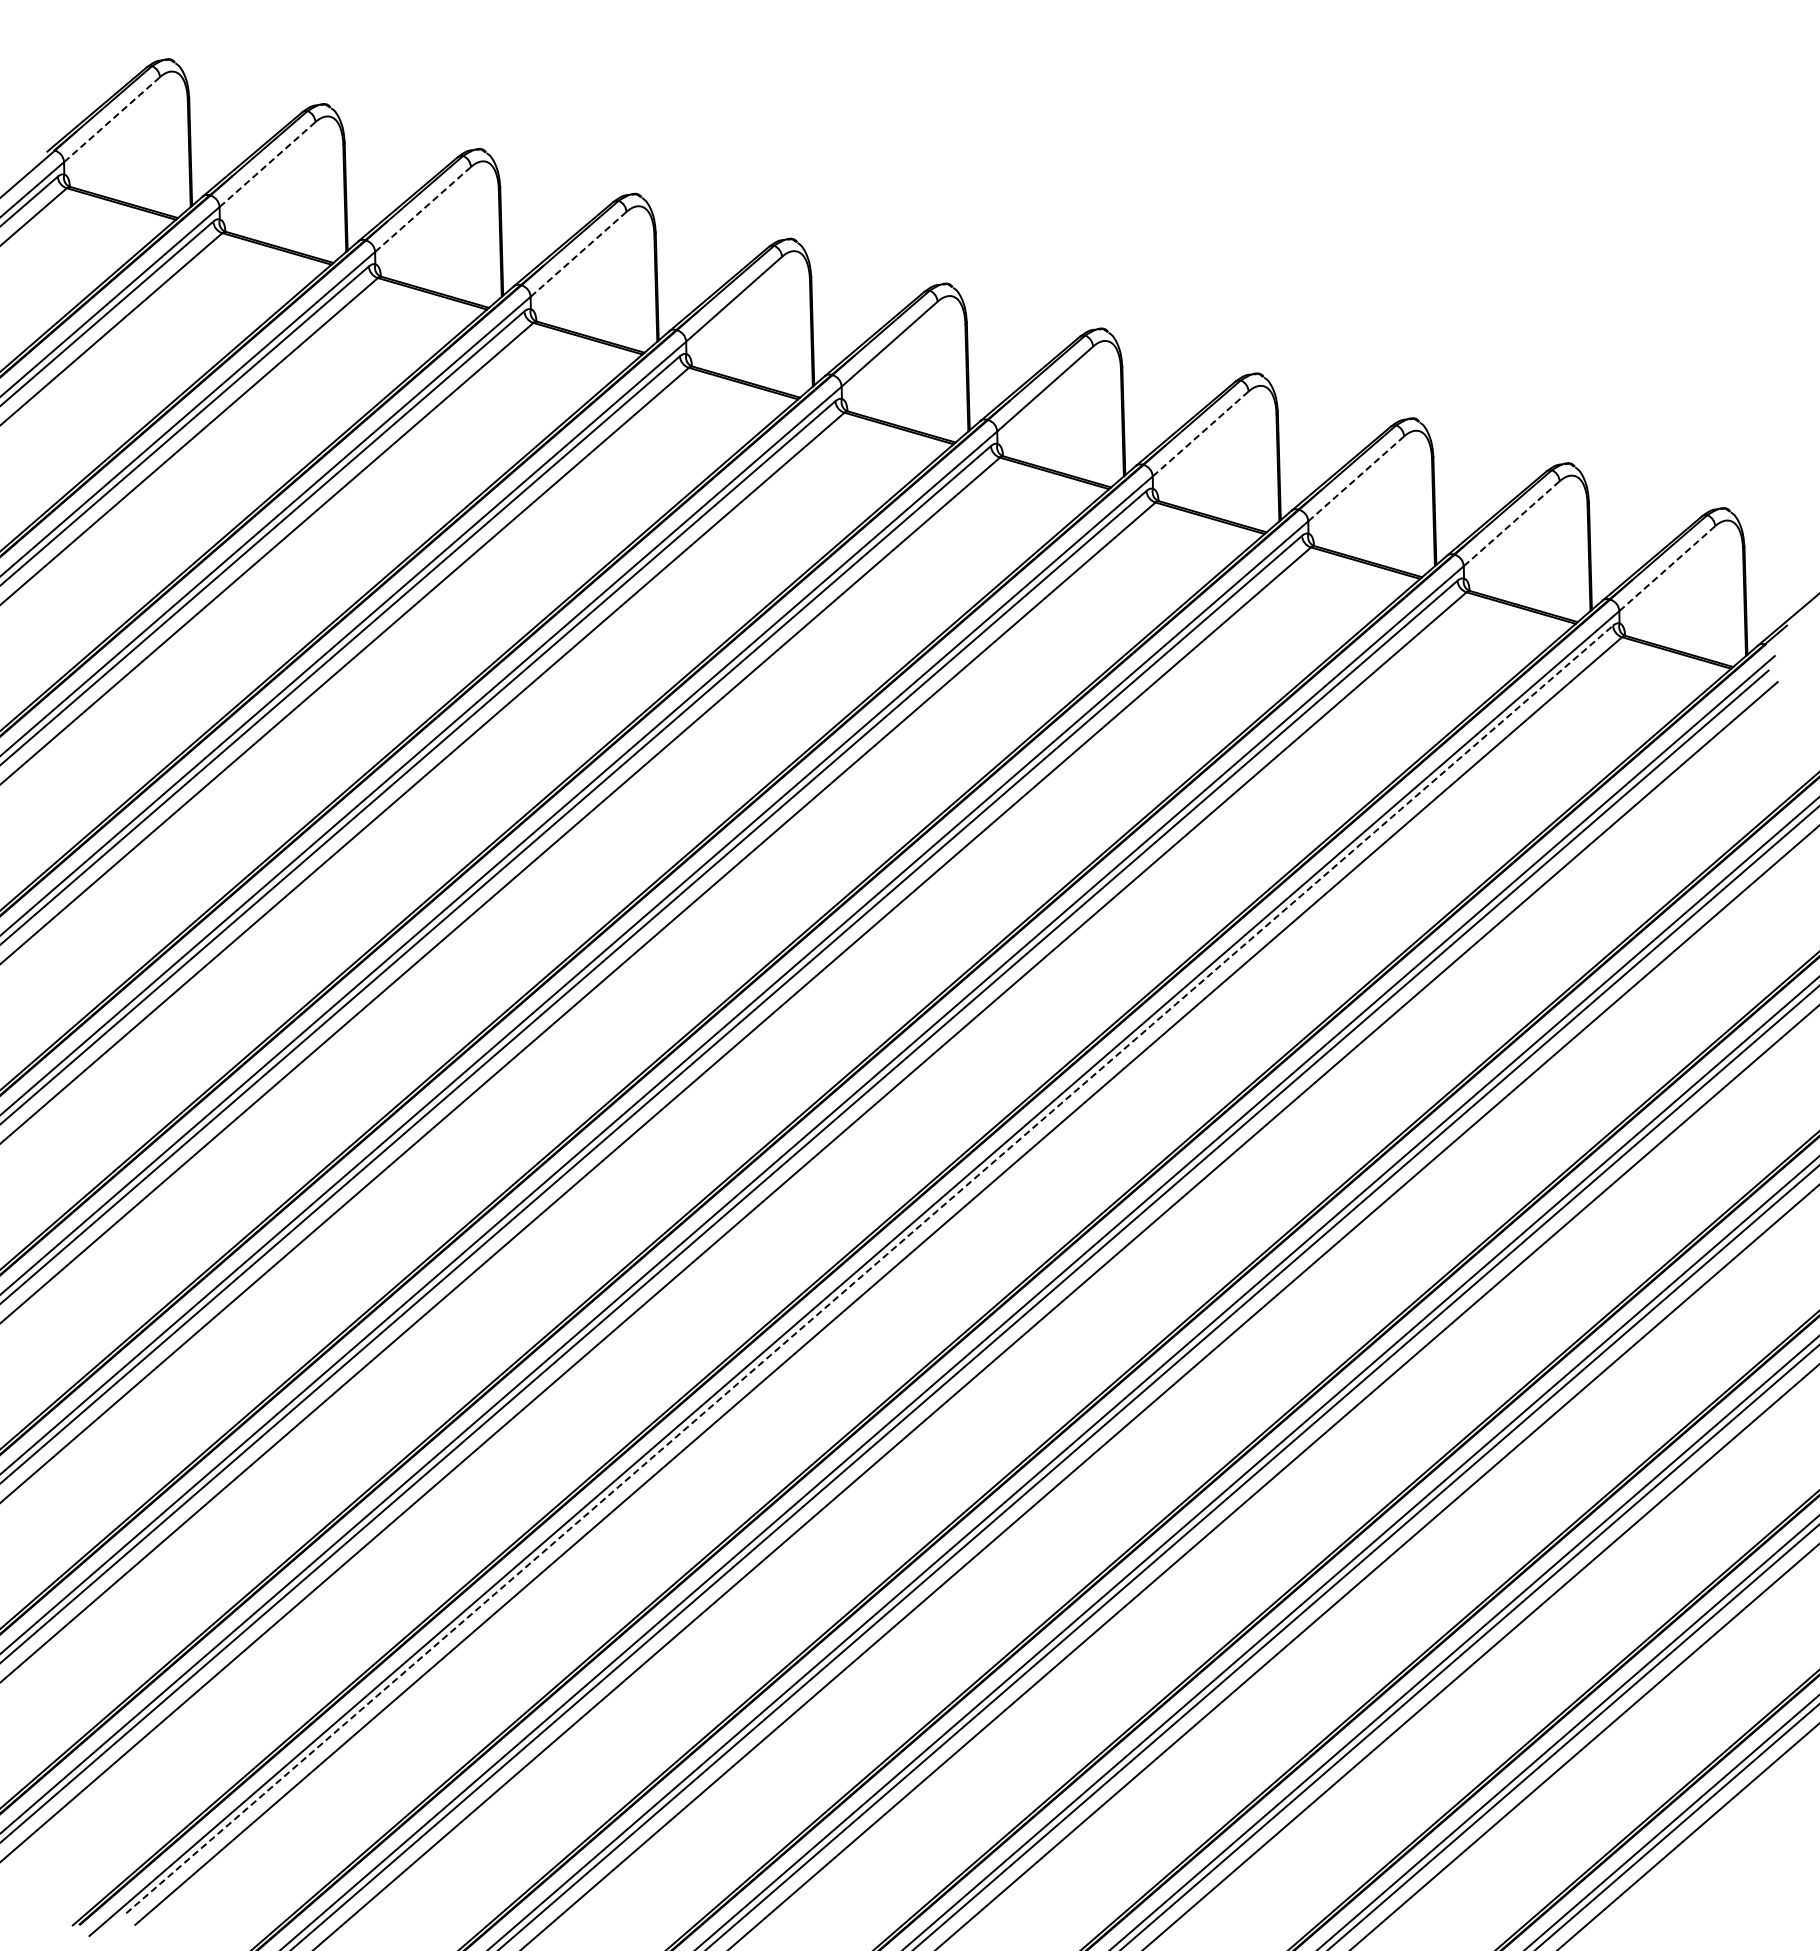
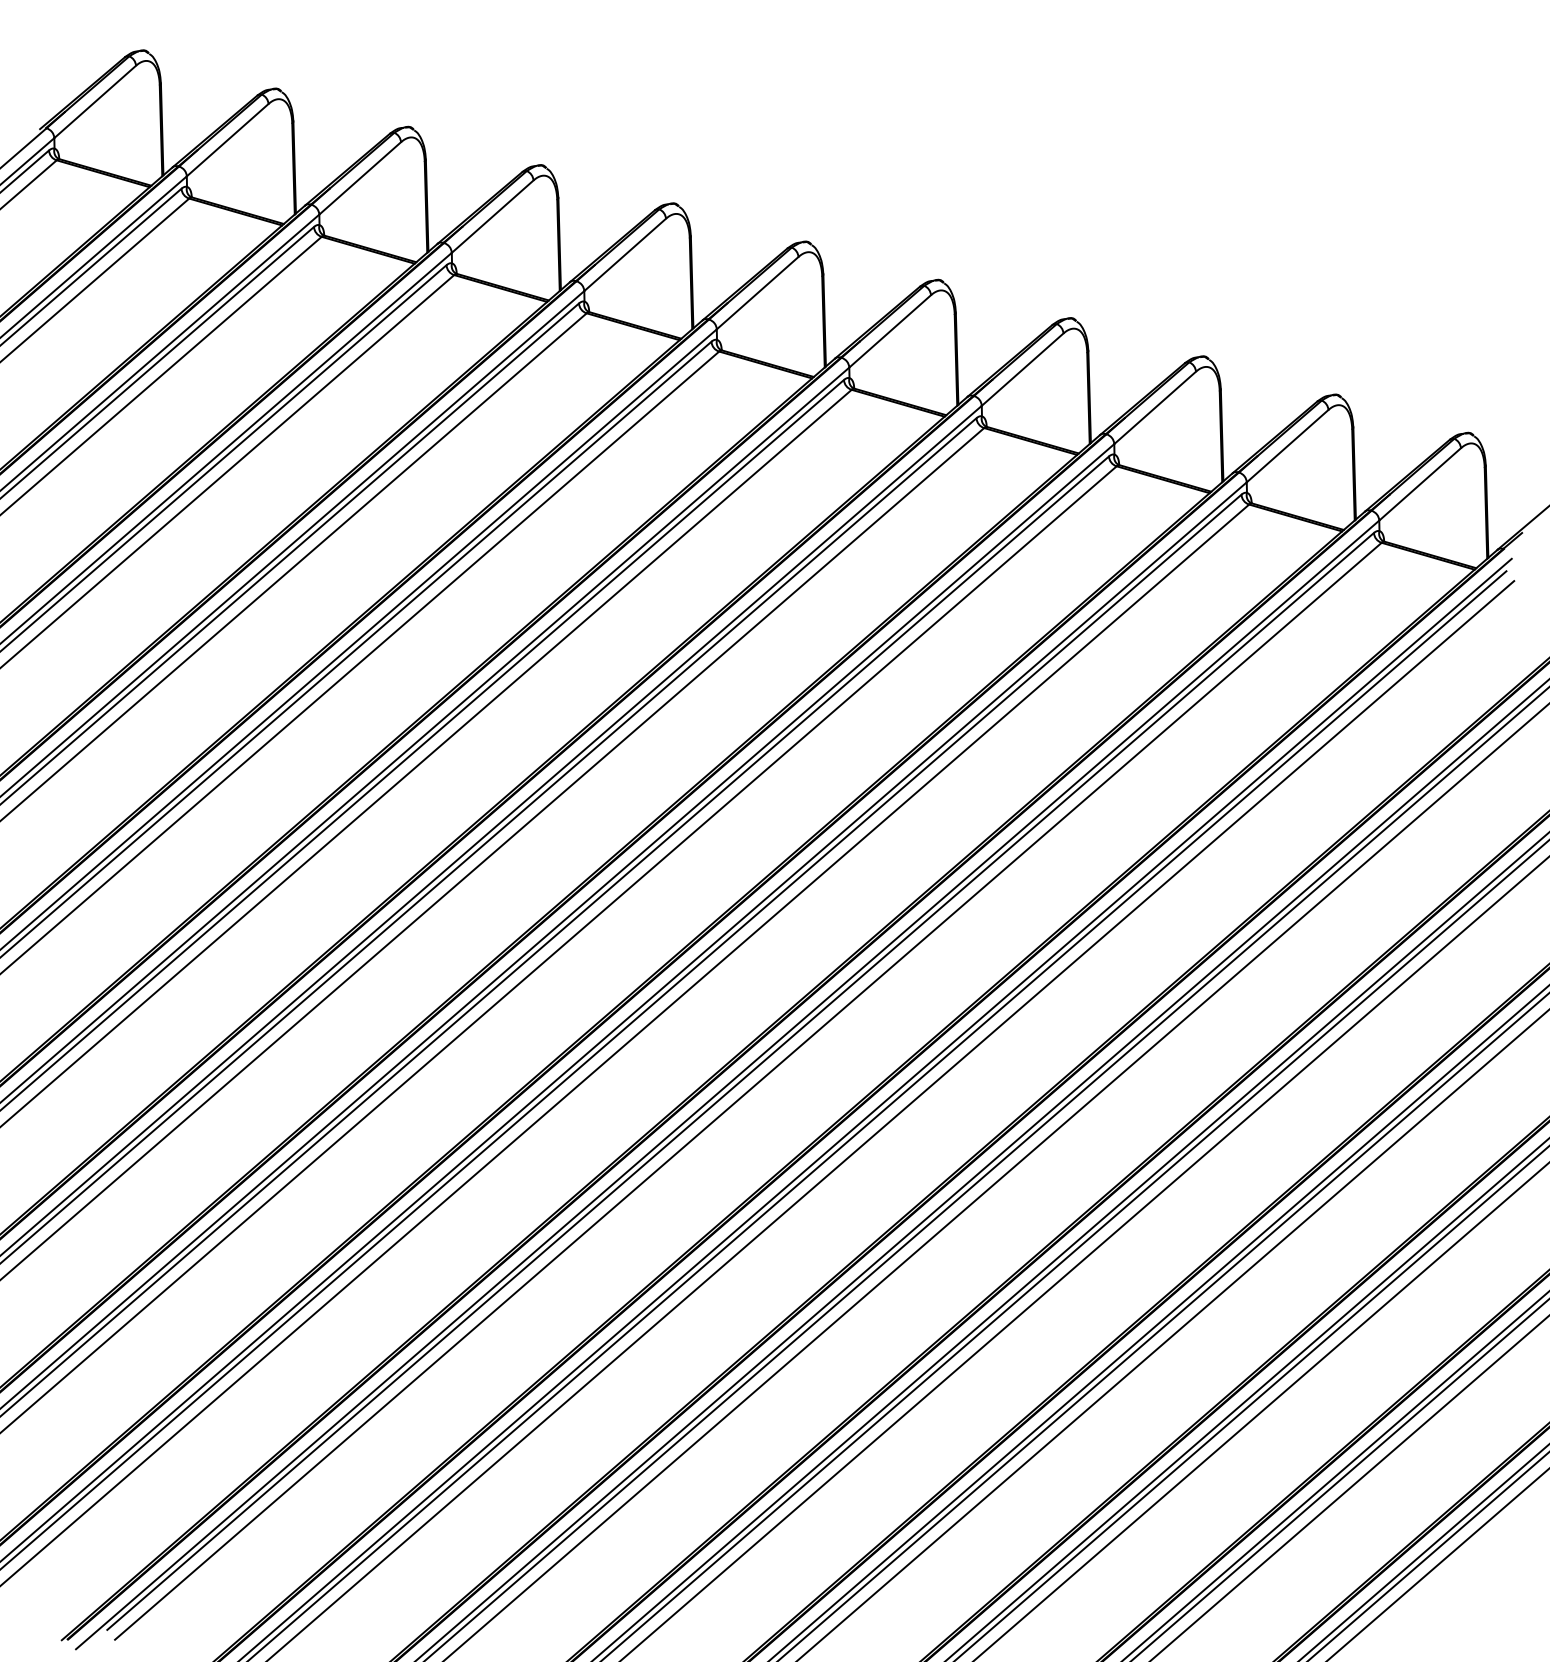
line: (111, 120) -> (94, 102), dashed -> solid
line: (267, 164) -> (227, 140), dashed -> solid
line: (422, 209) -> (359, 178), dashed -> solid
line: (578, 254) -> (492, 216), dashed -> solid
line: (1200, 434) -> (1022, 370), dashed -> solid
line: (1355, 479) -> (1154, 408), dashed -> solid
line: (1511, 524) -> (1287, 446), dashed -> solid
line: (1666, 569) -> (1419, 485), dashed -> solid
line: (870, 1269) -> (741, 1081), dashed -> solid

